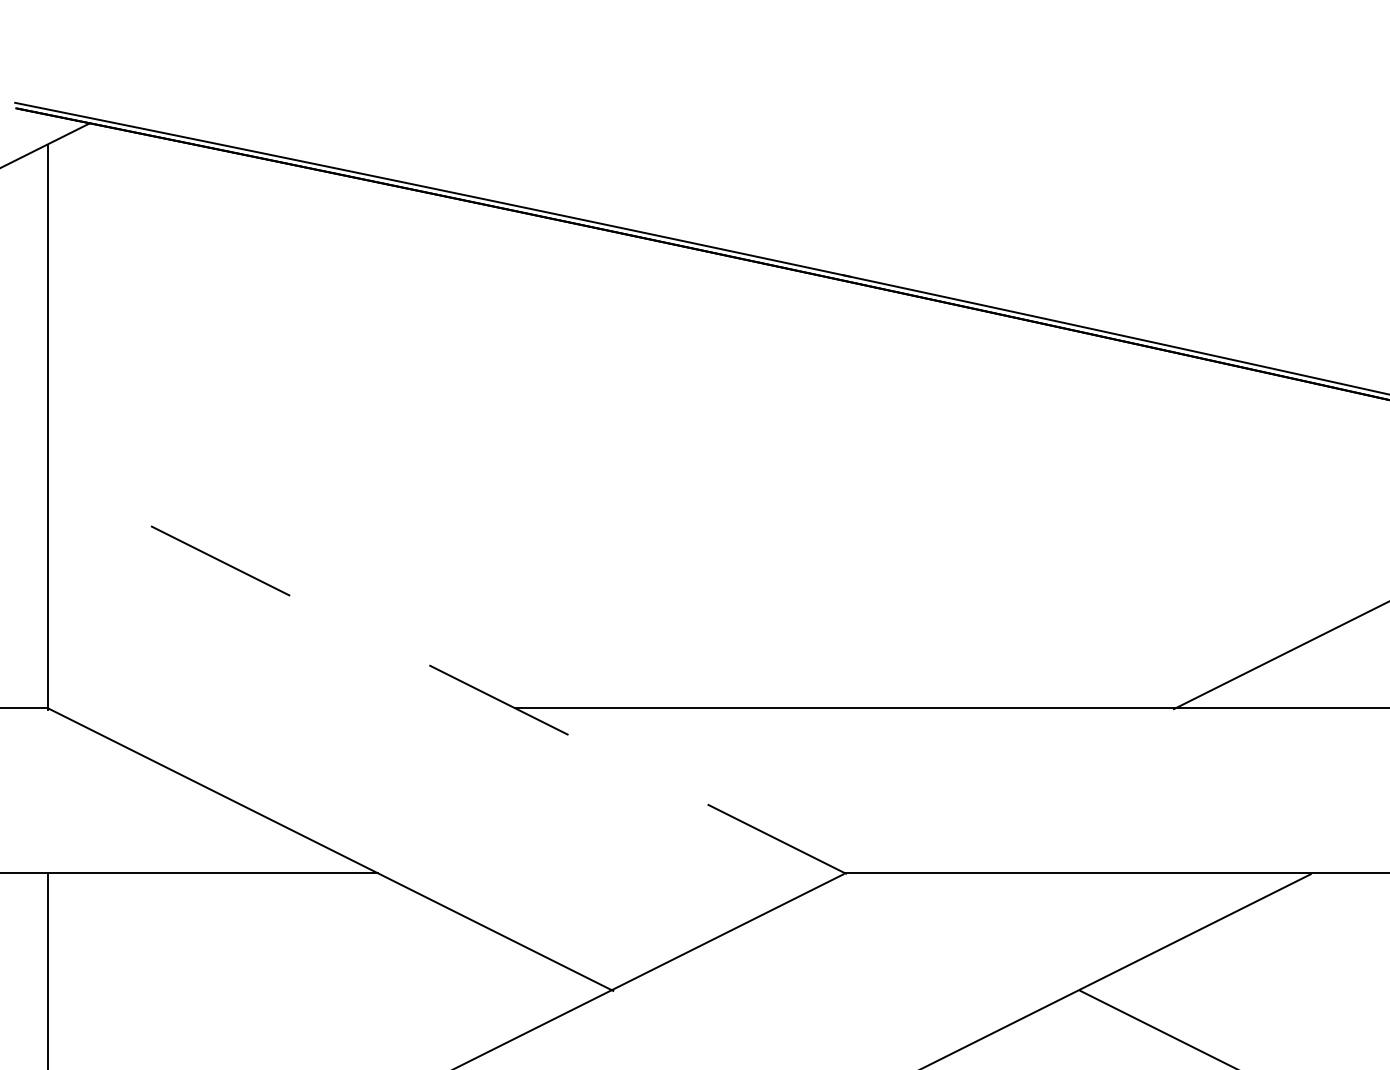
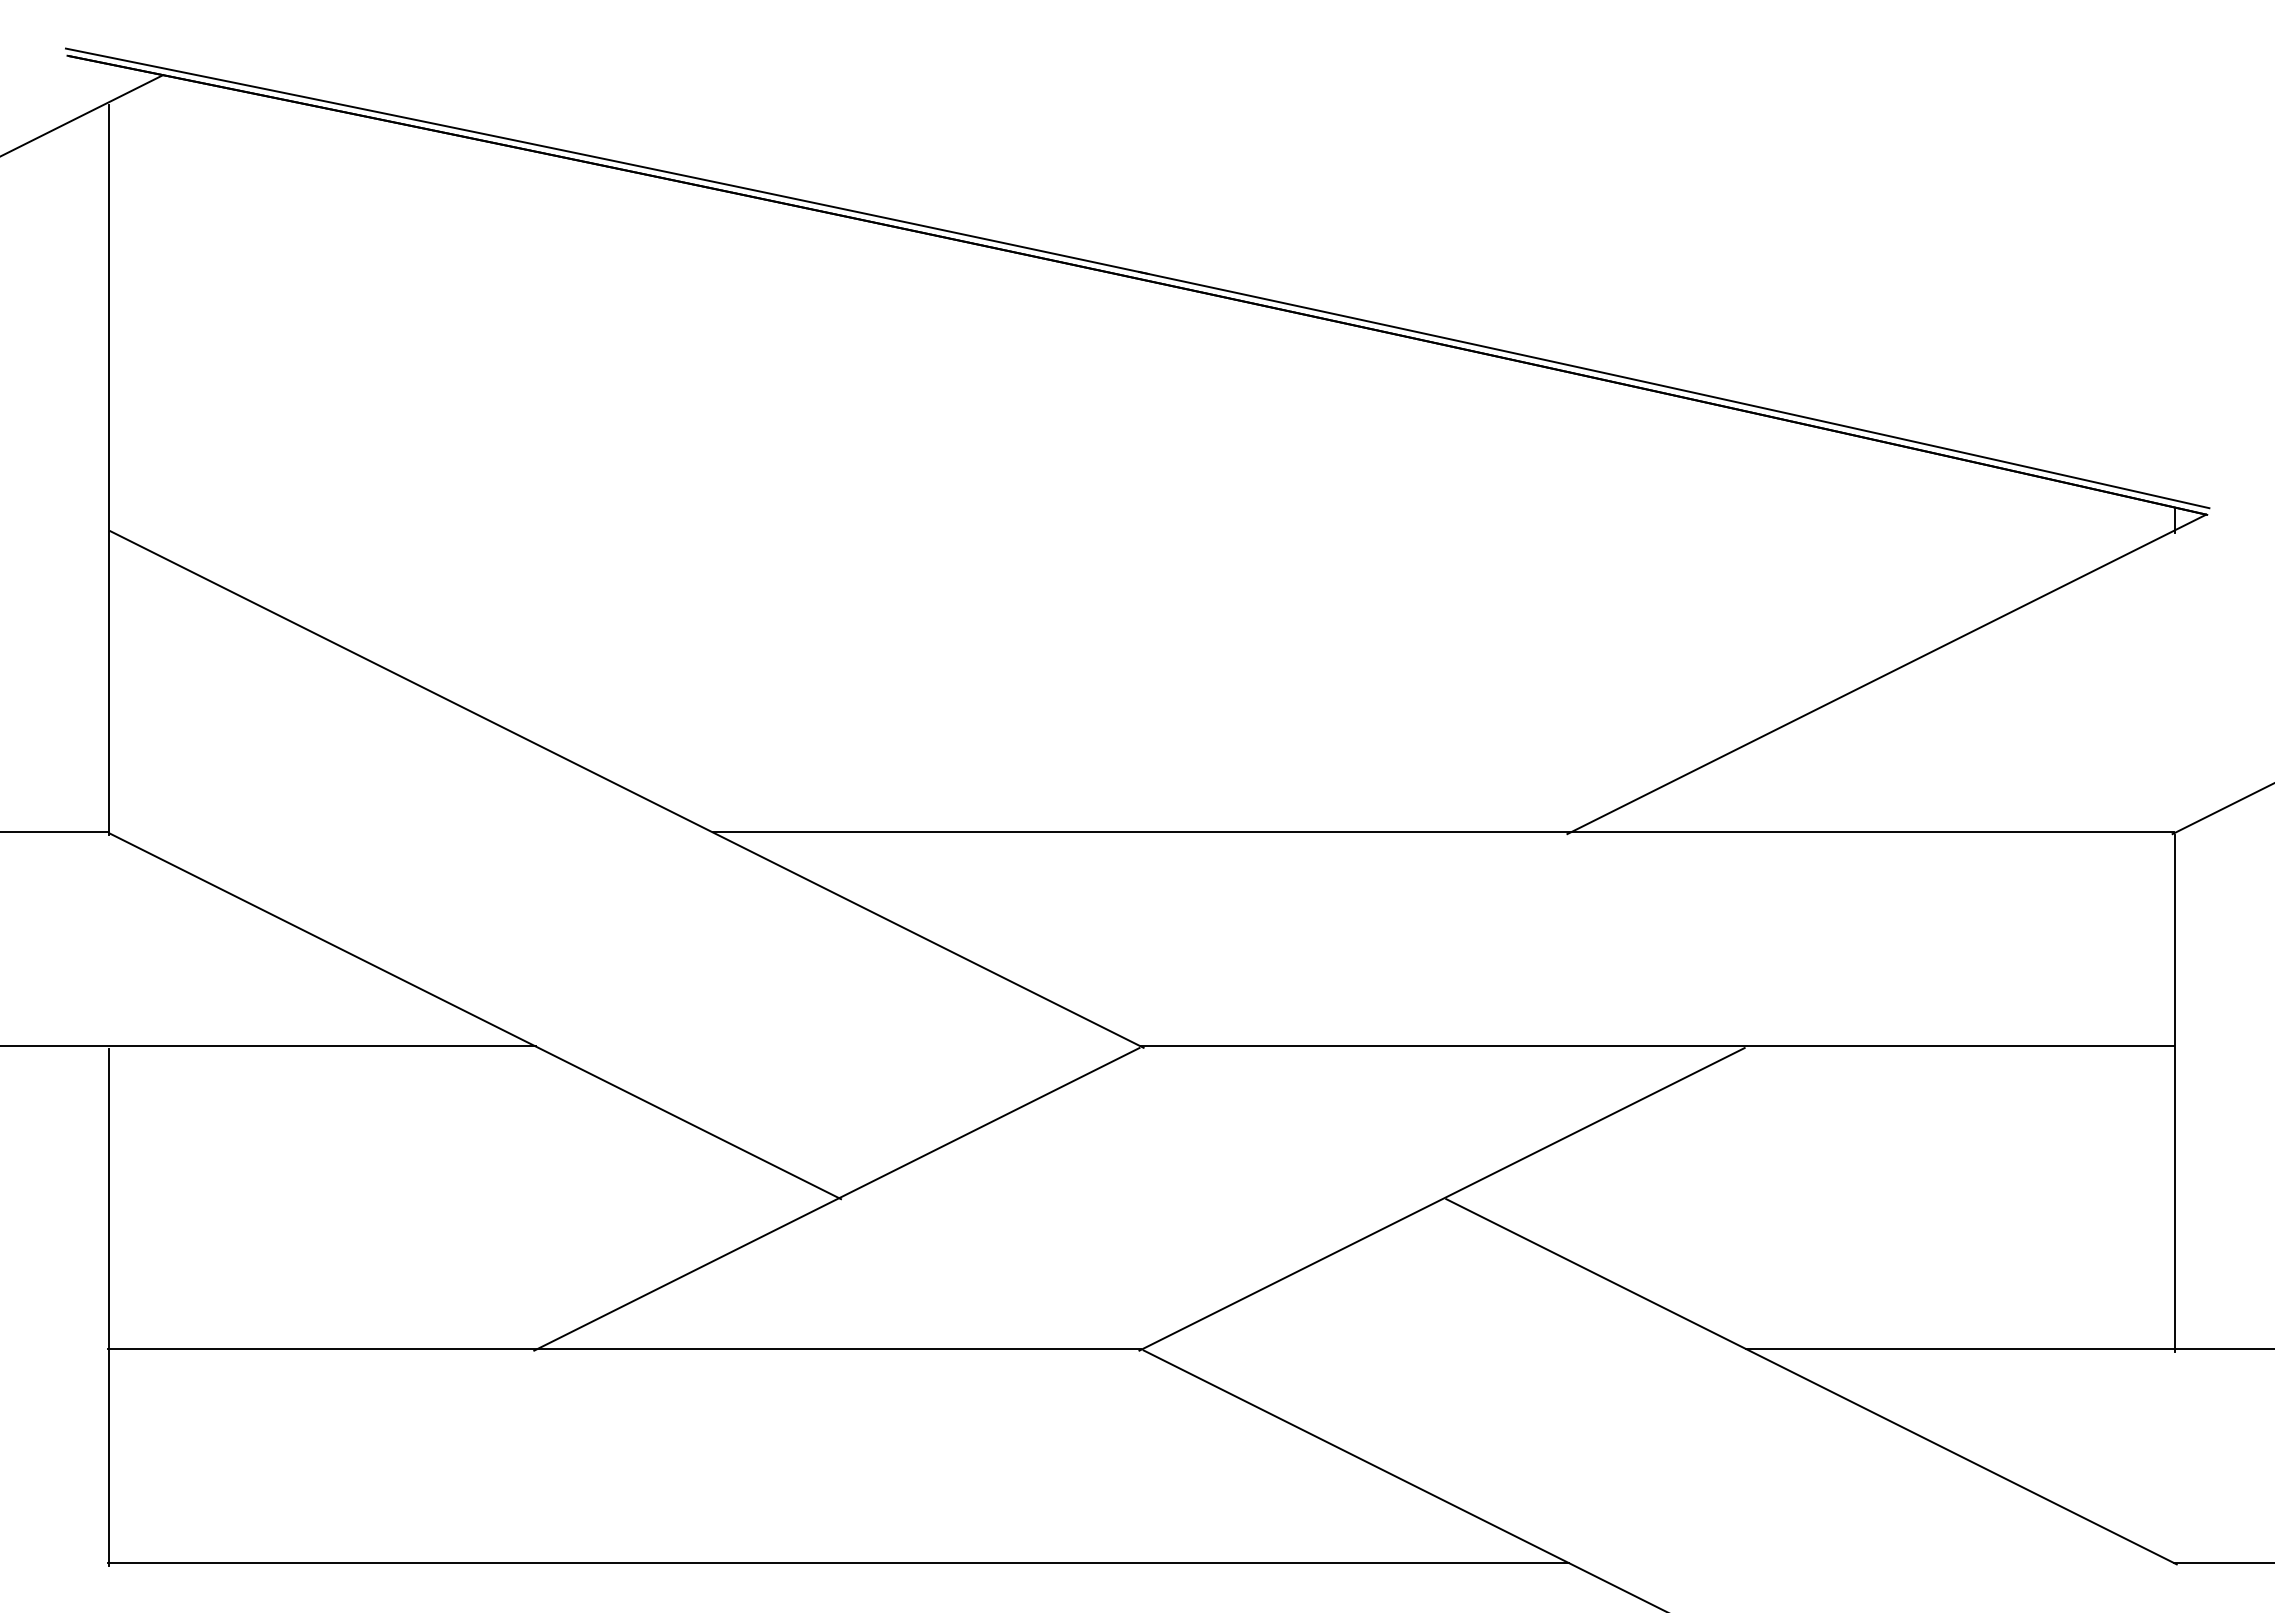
line: (448, 674) -> (627, 789), dashed -> solid

